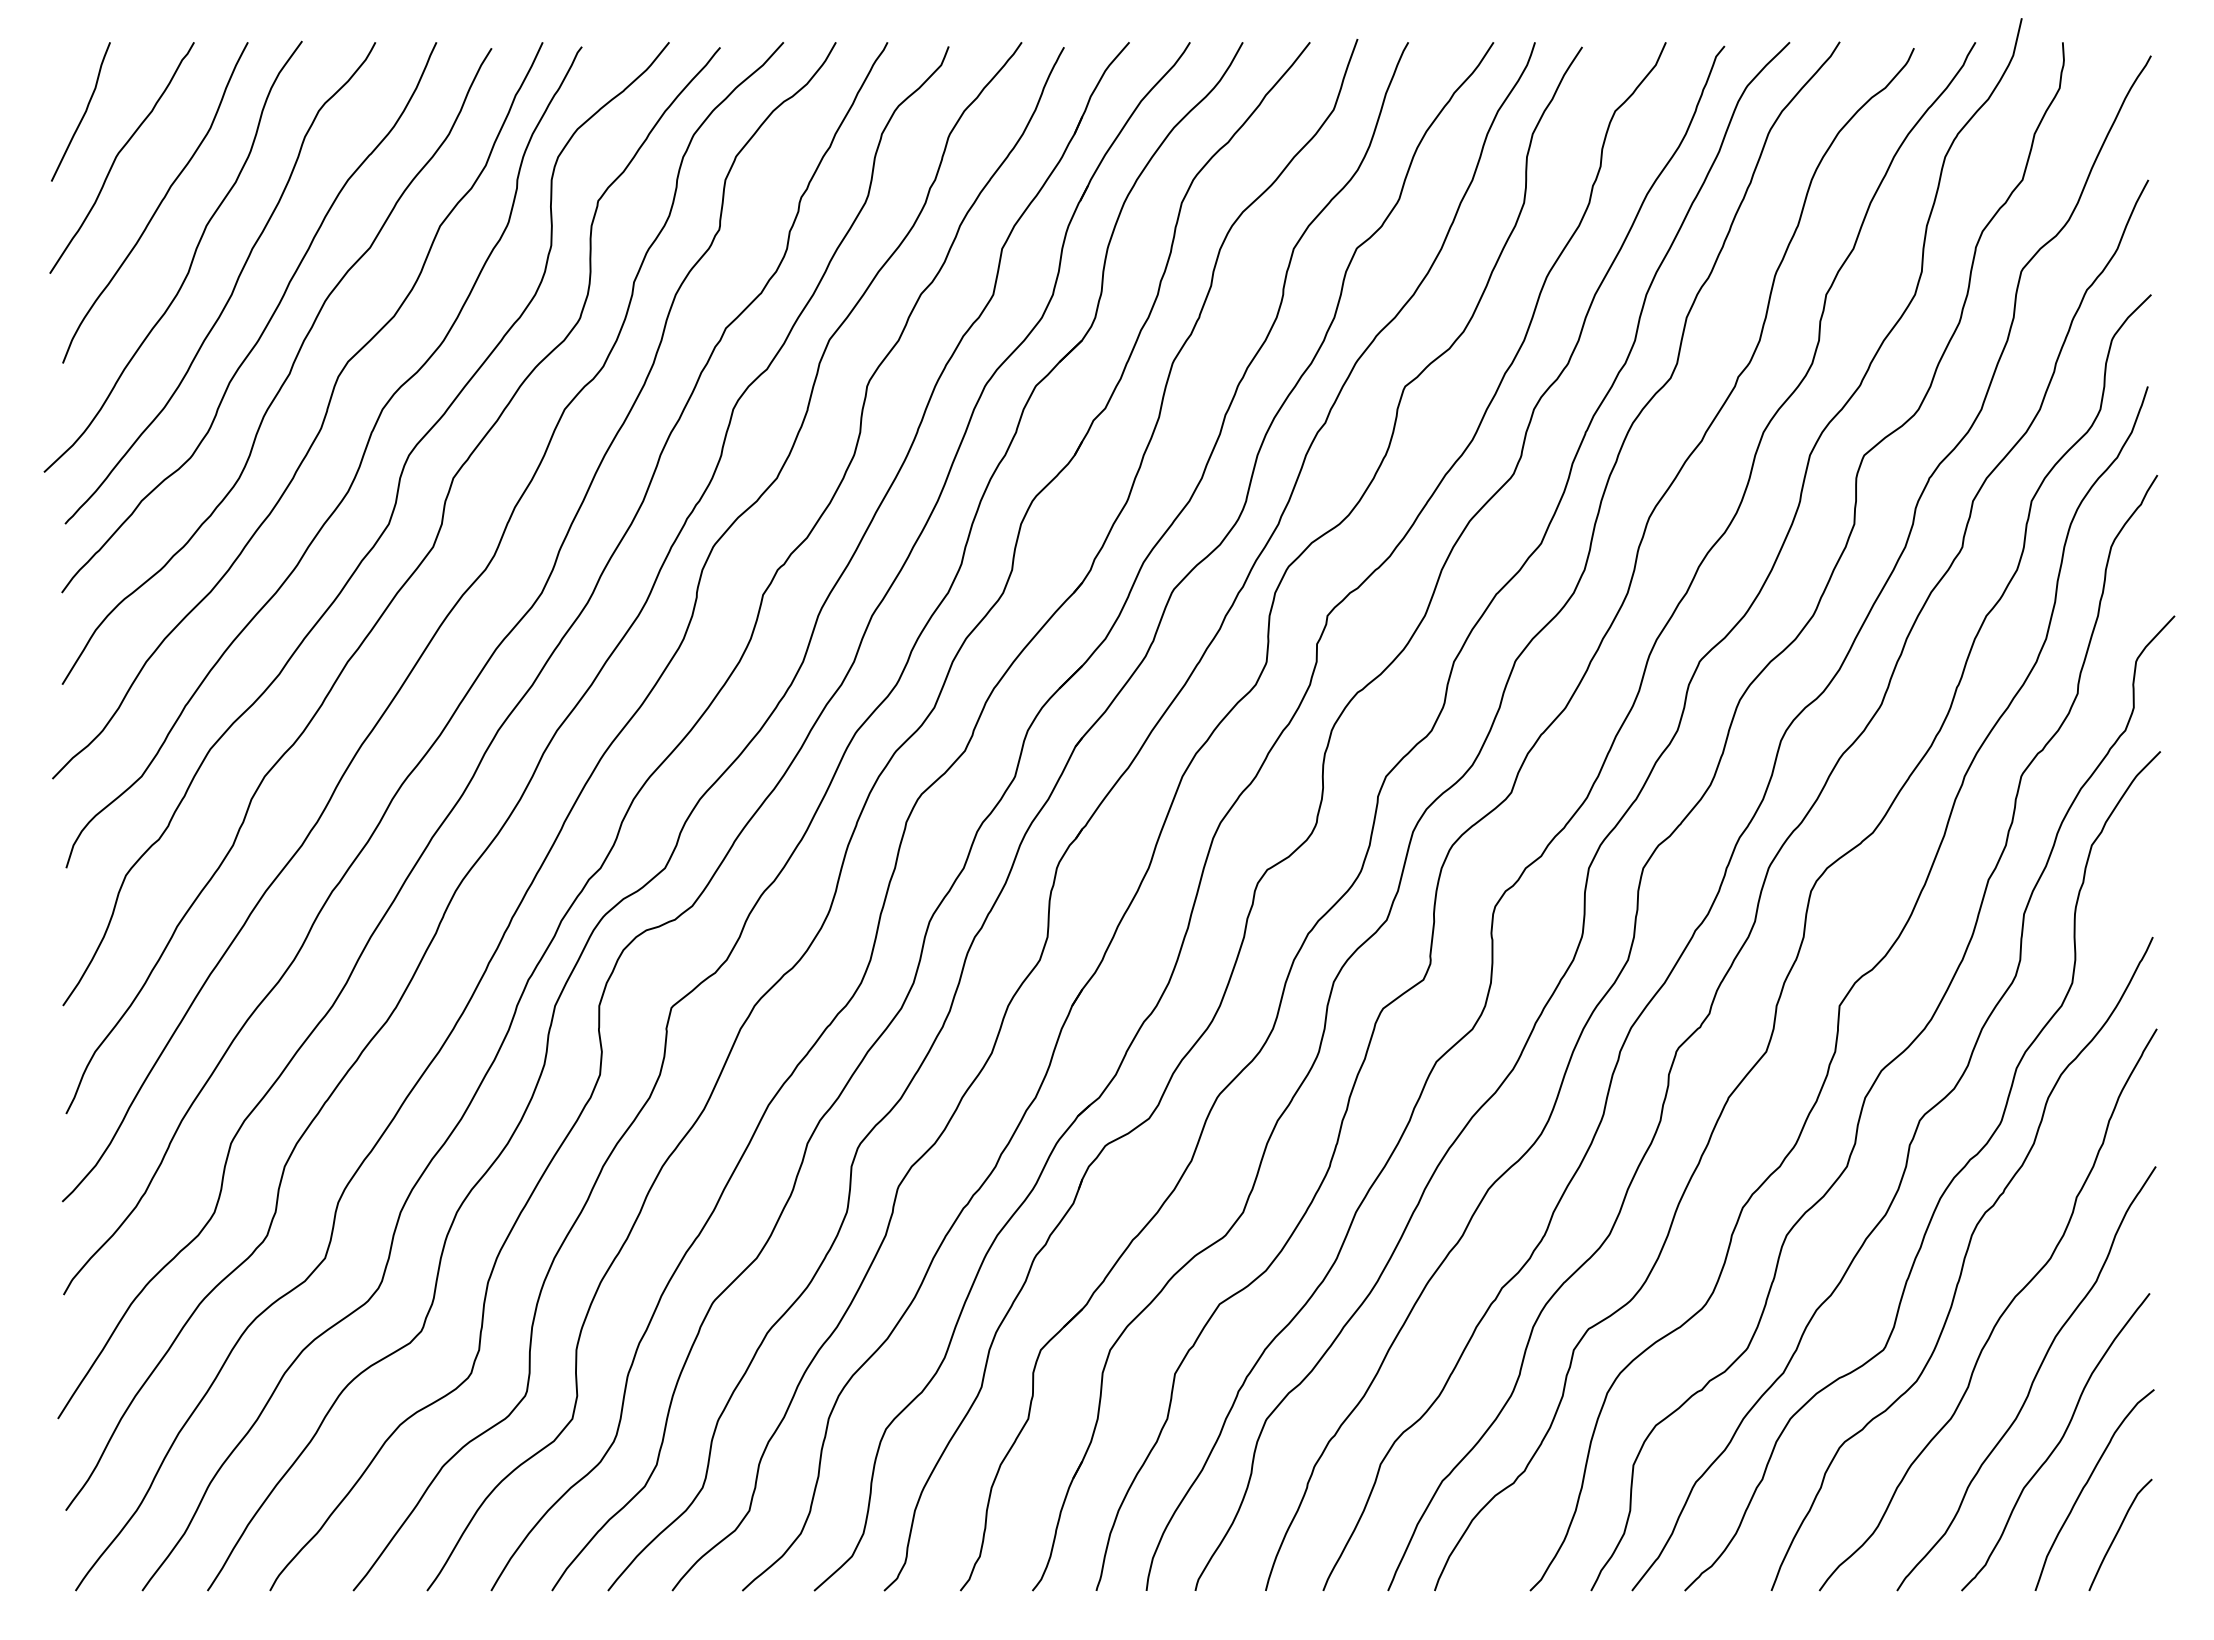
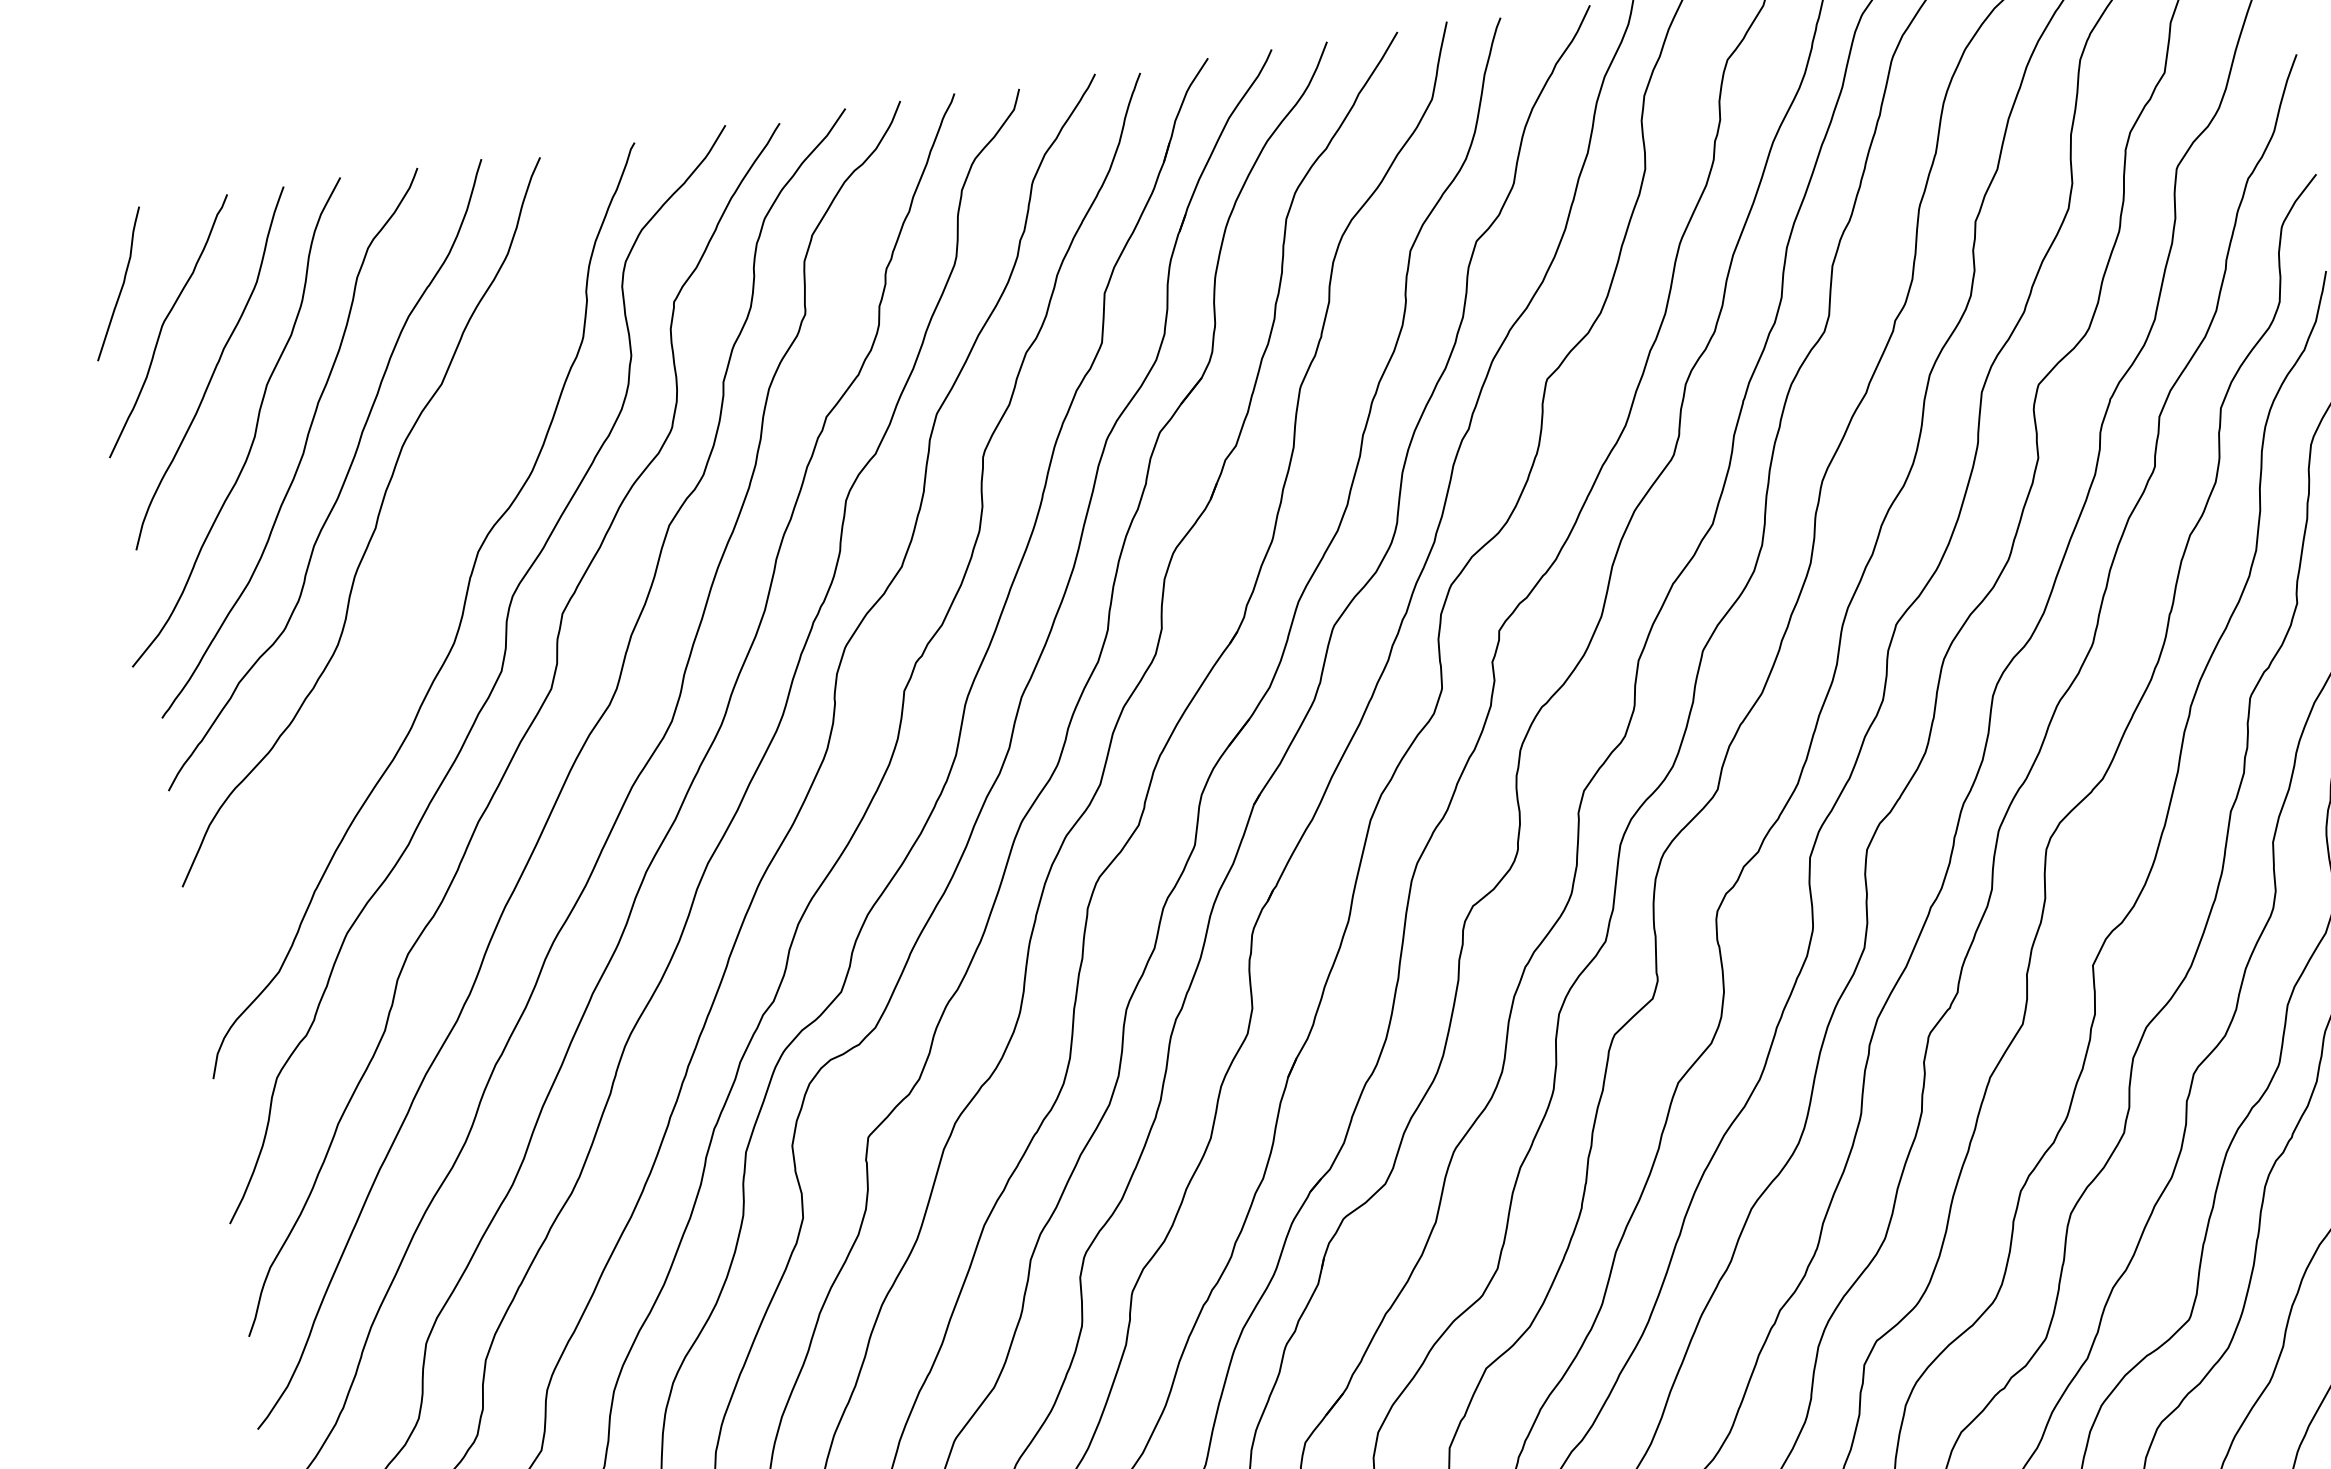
curve: (322, 420) -> (416, 572), removed

